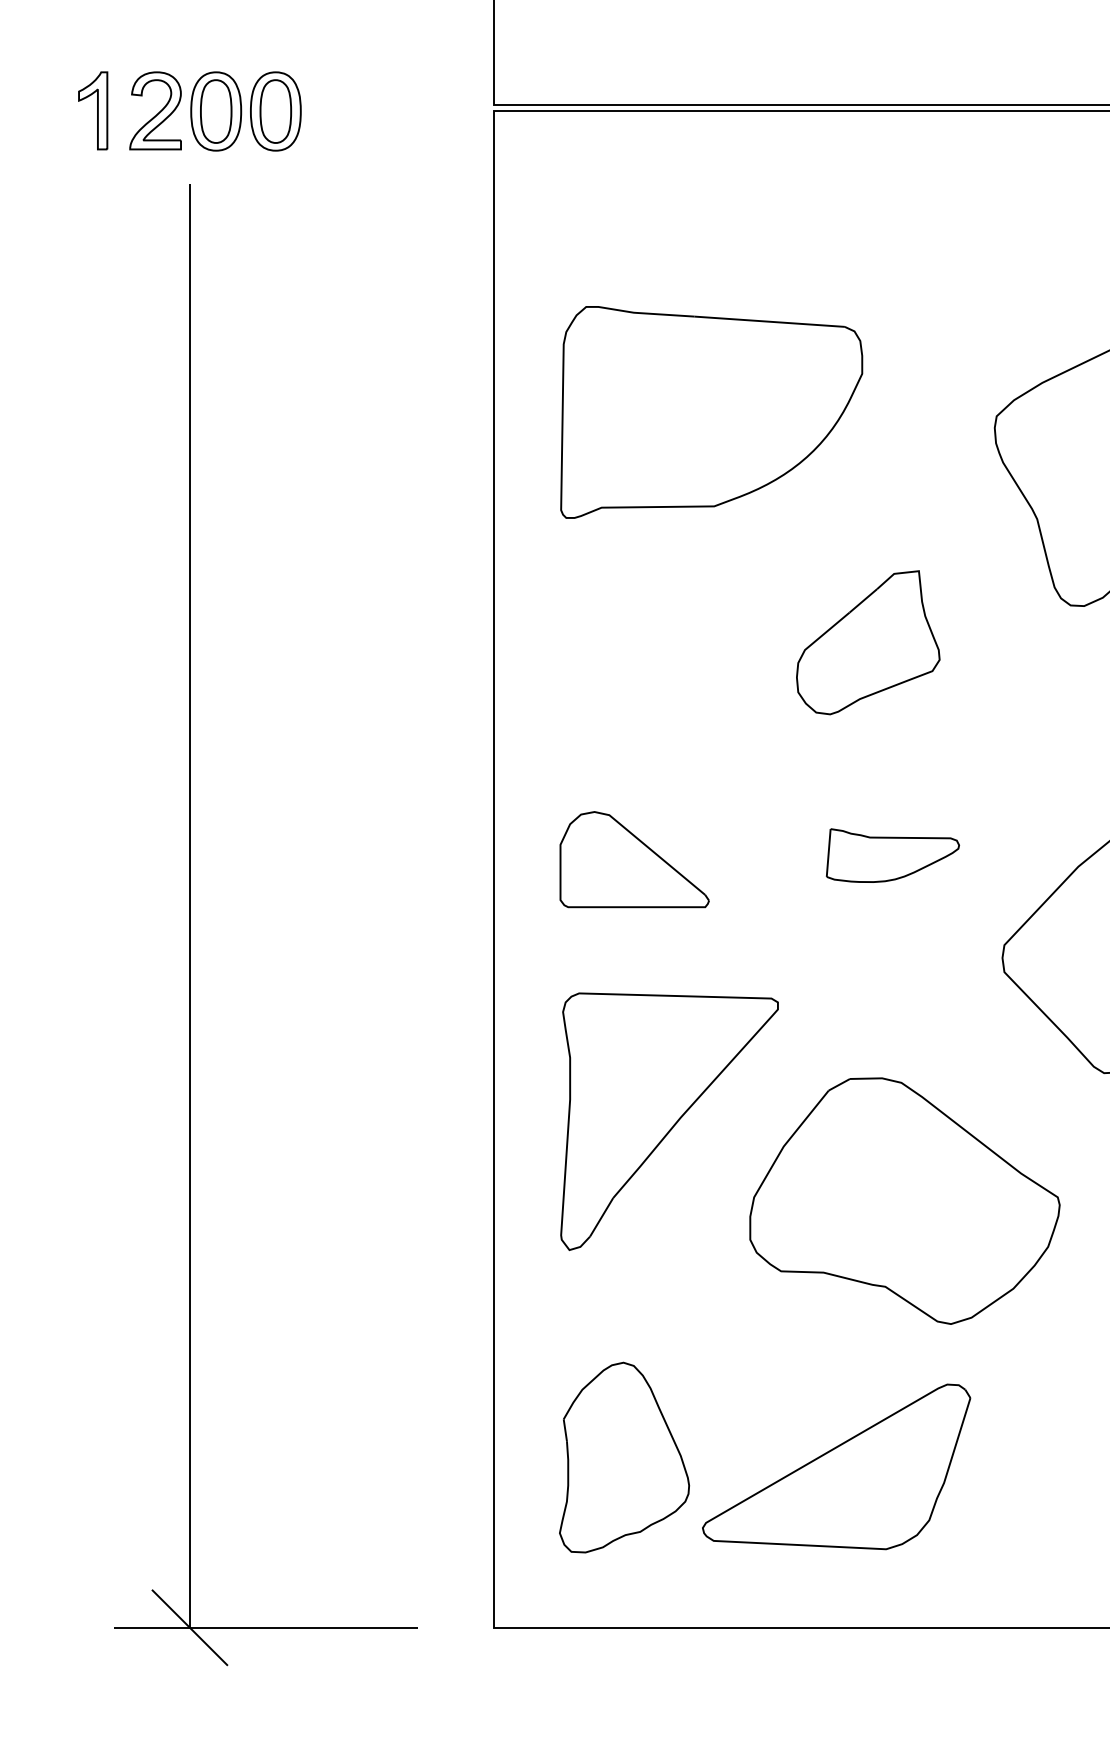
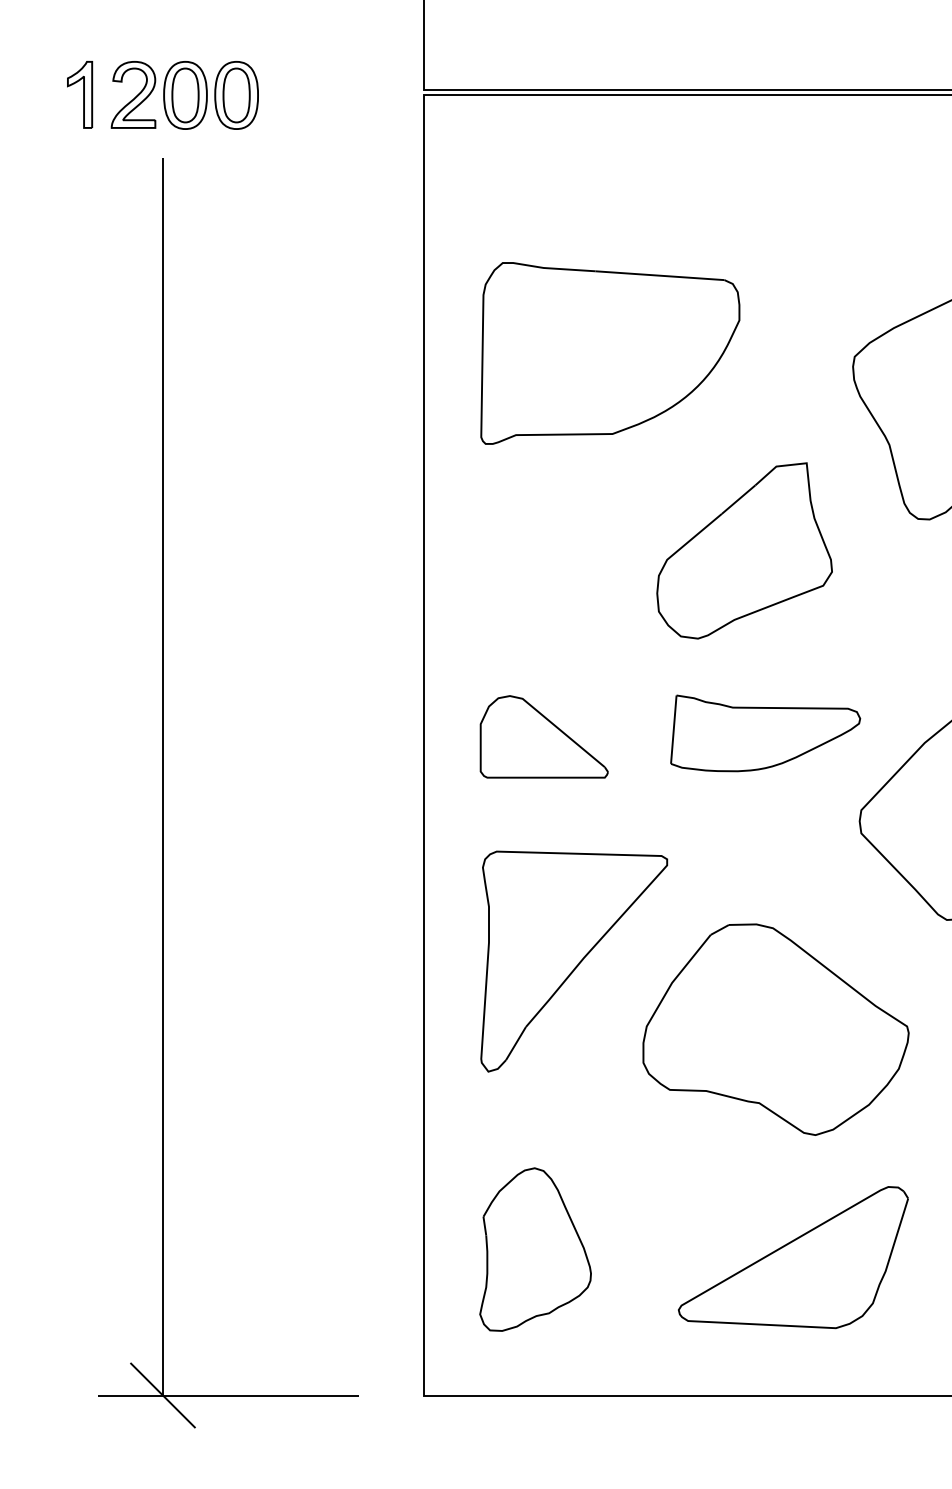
part: (868, 642) -> (744, 550), size x1.43
part: (892, 855) -> (765, 733), size x1.67
part: (836, 1466) -> (793, 1257), moved

